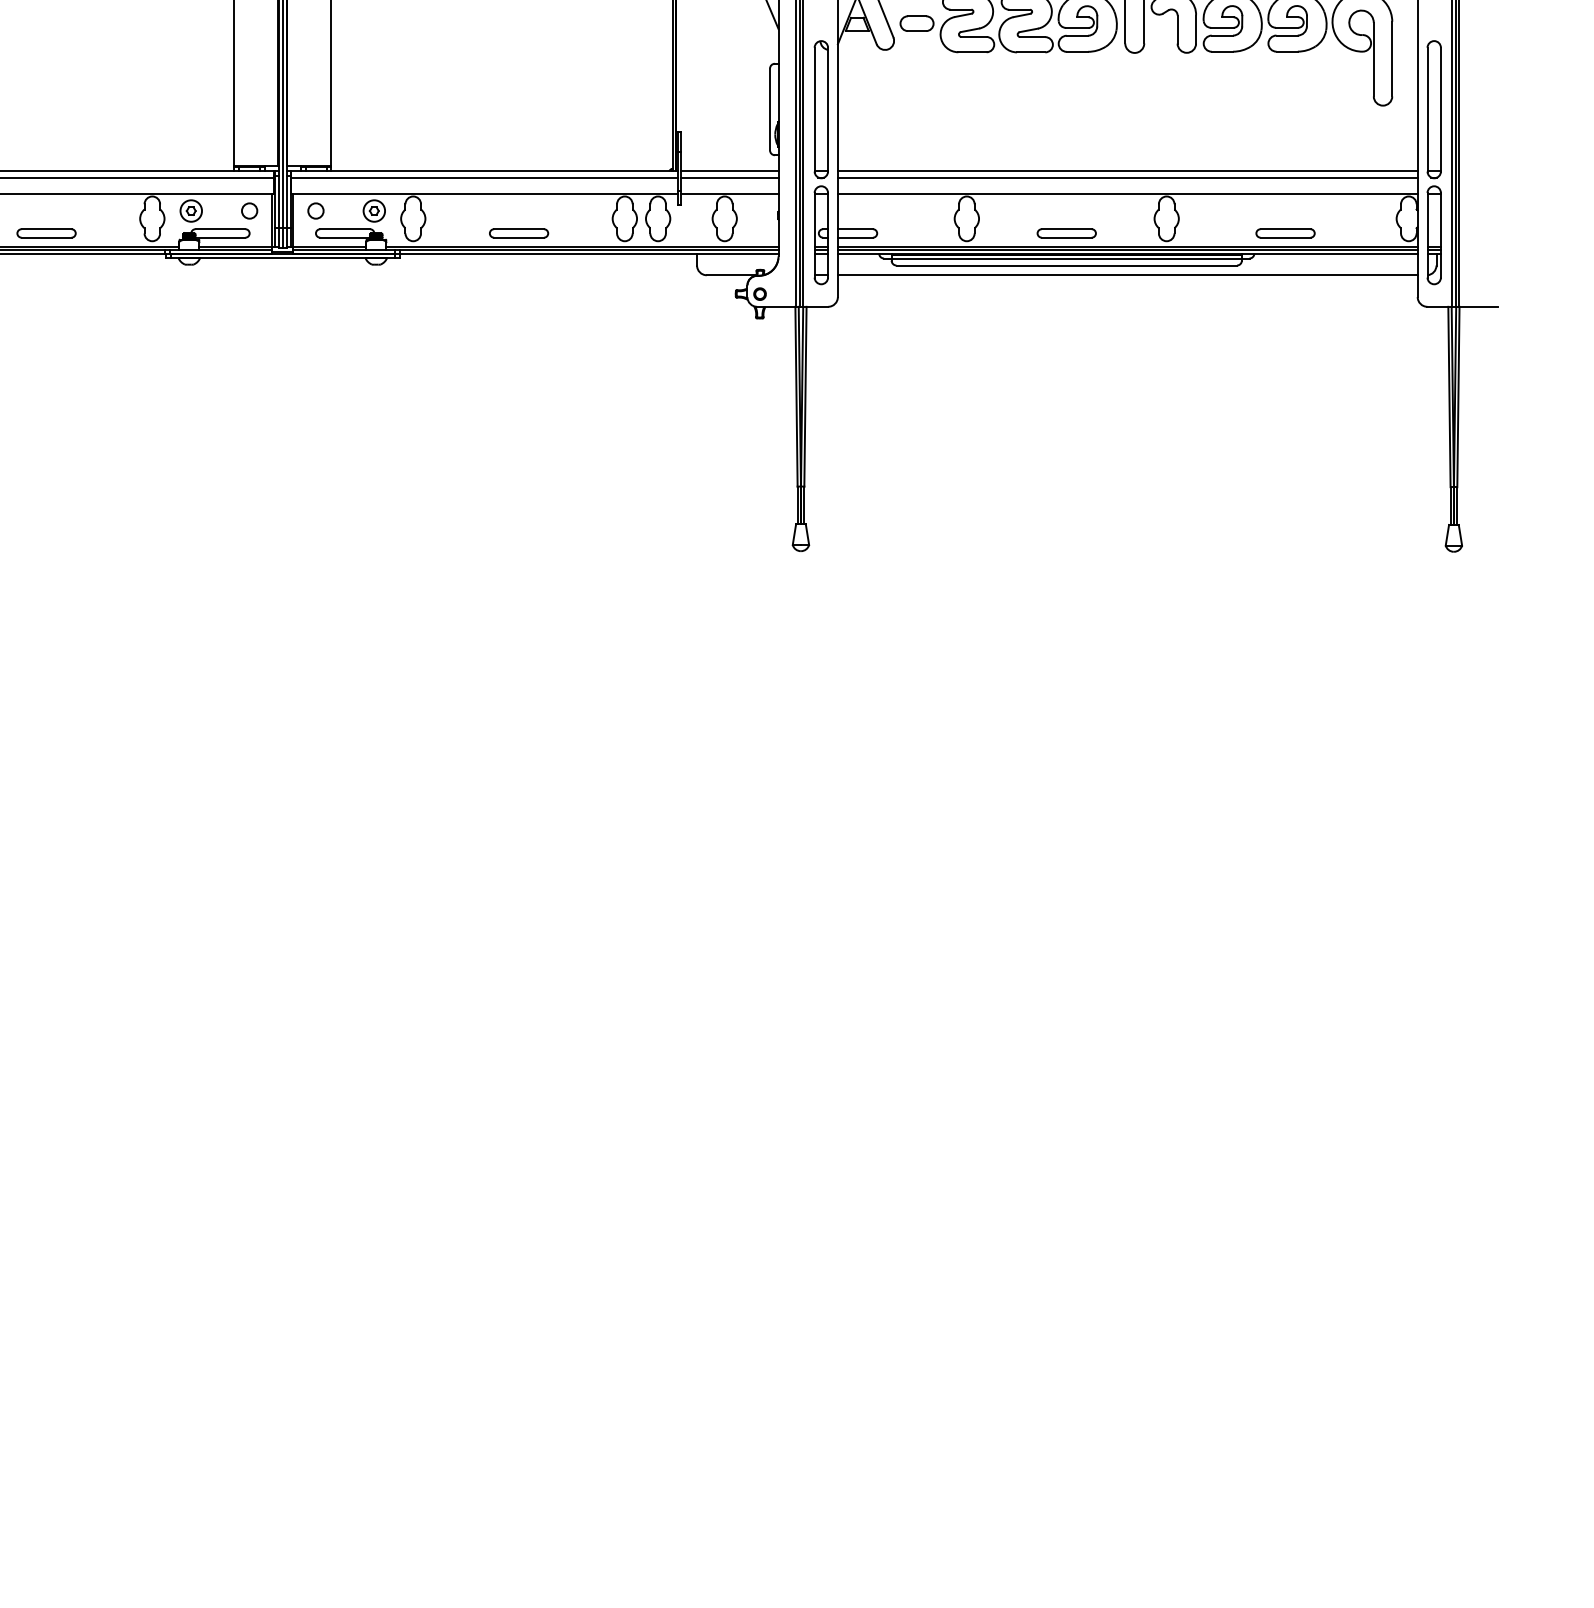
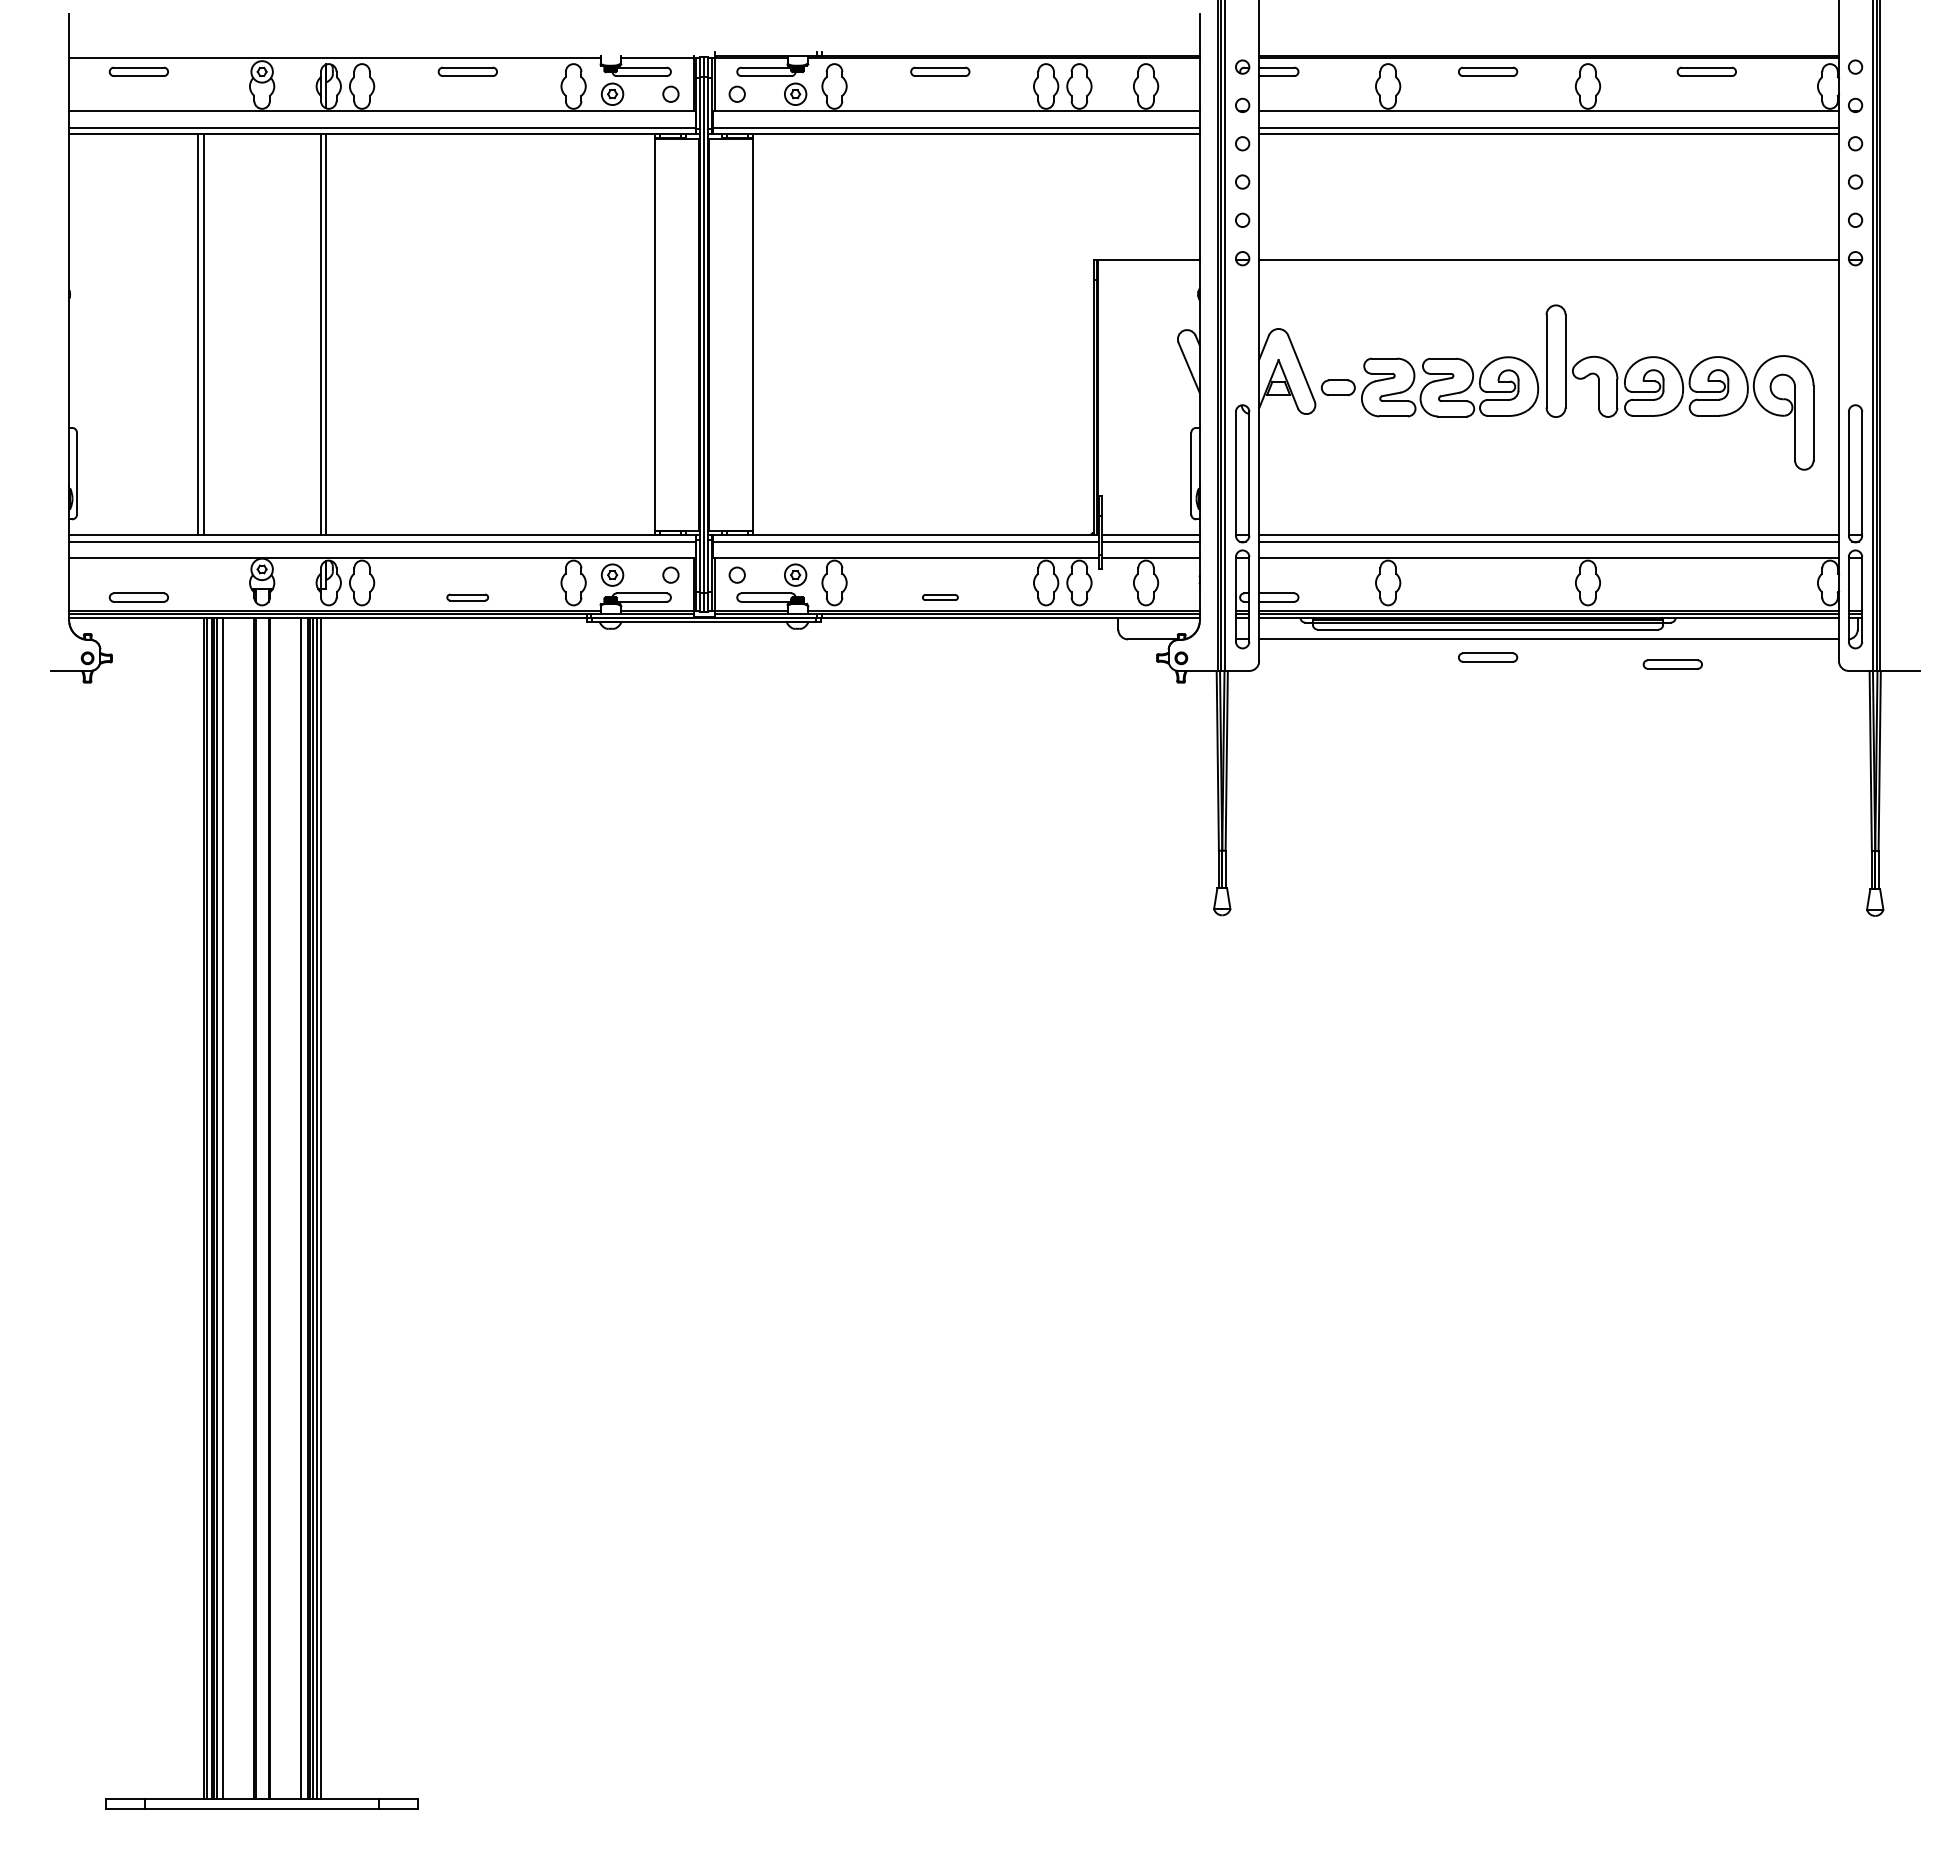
part: (46, 233) -> (467, 597), size x0.7
part: (519, 233) -> (940, 597), size x0.6
part: (1067, 233) -> (1488, 657), moved
part: (1285, 233) -> (1672, 664), moved

